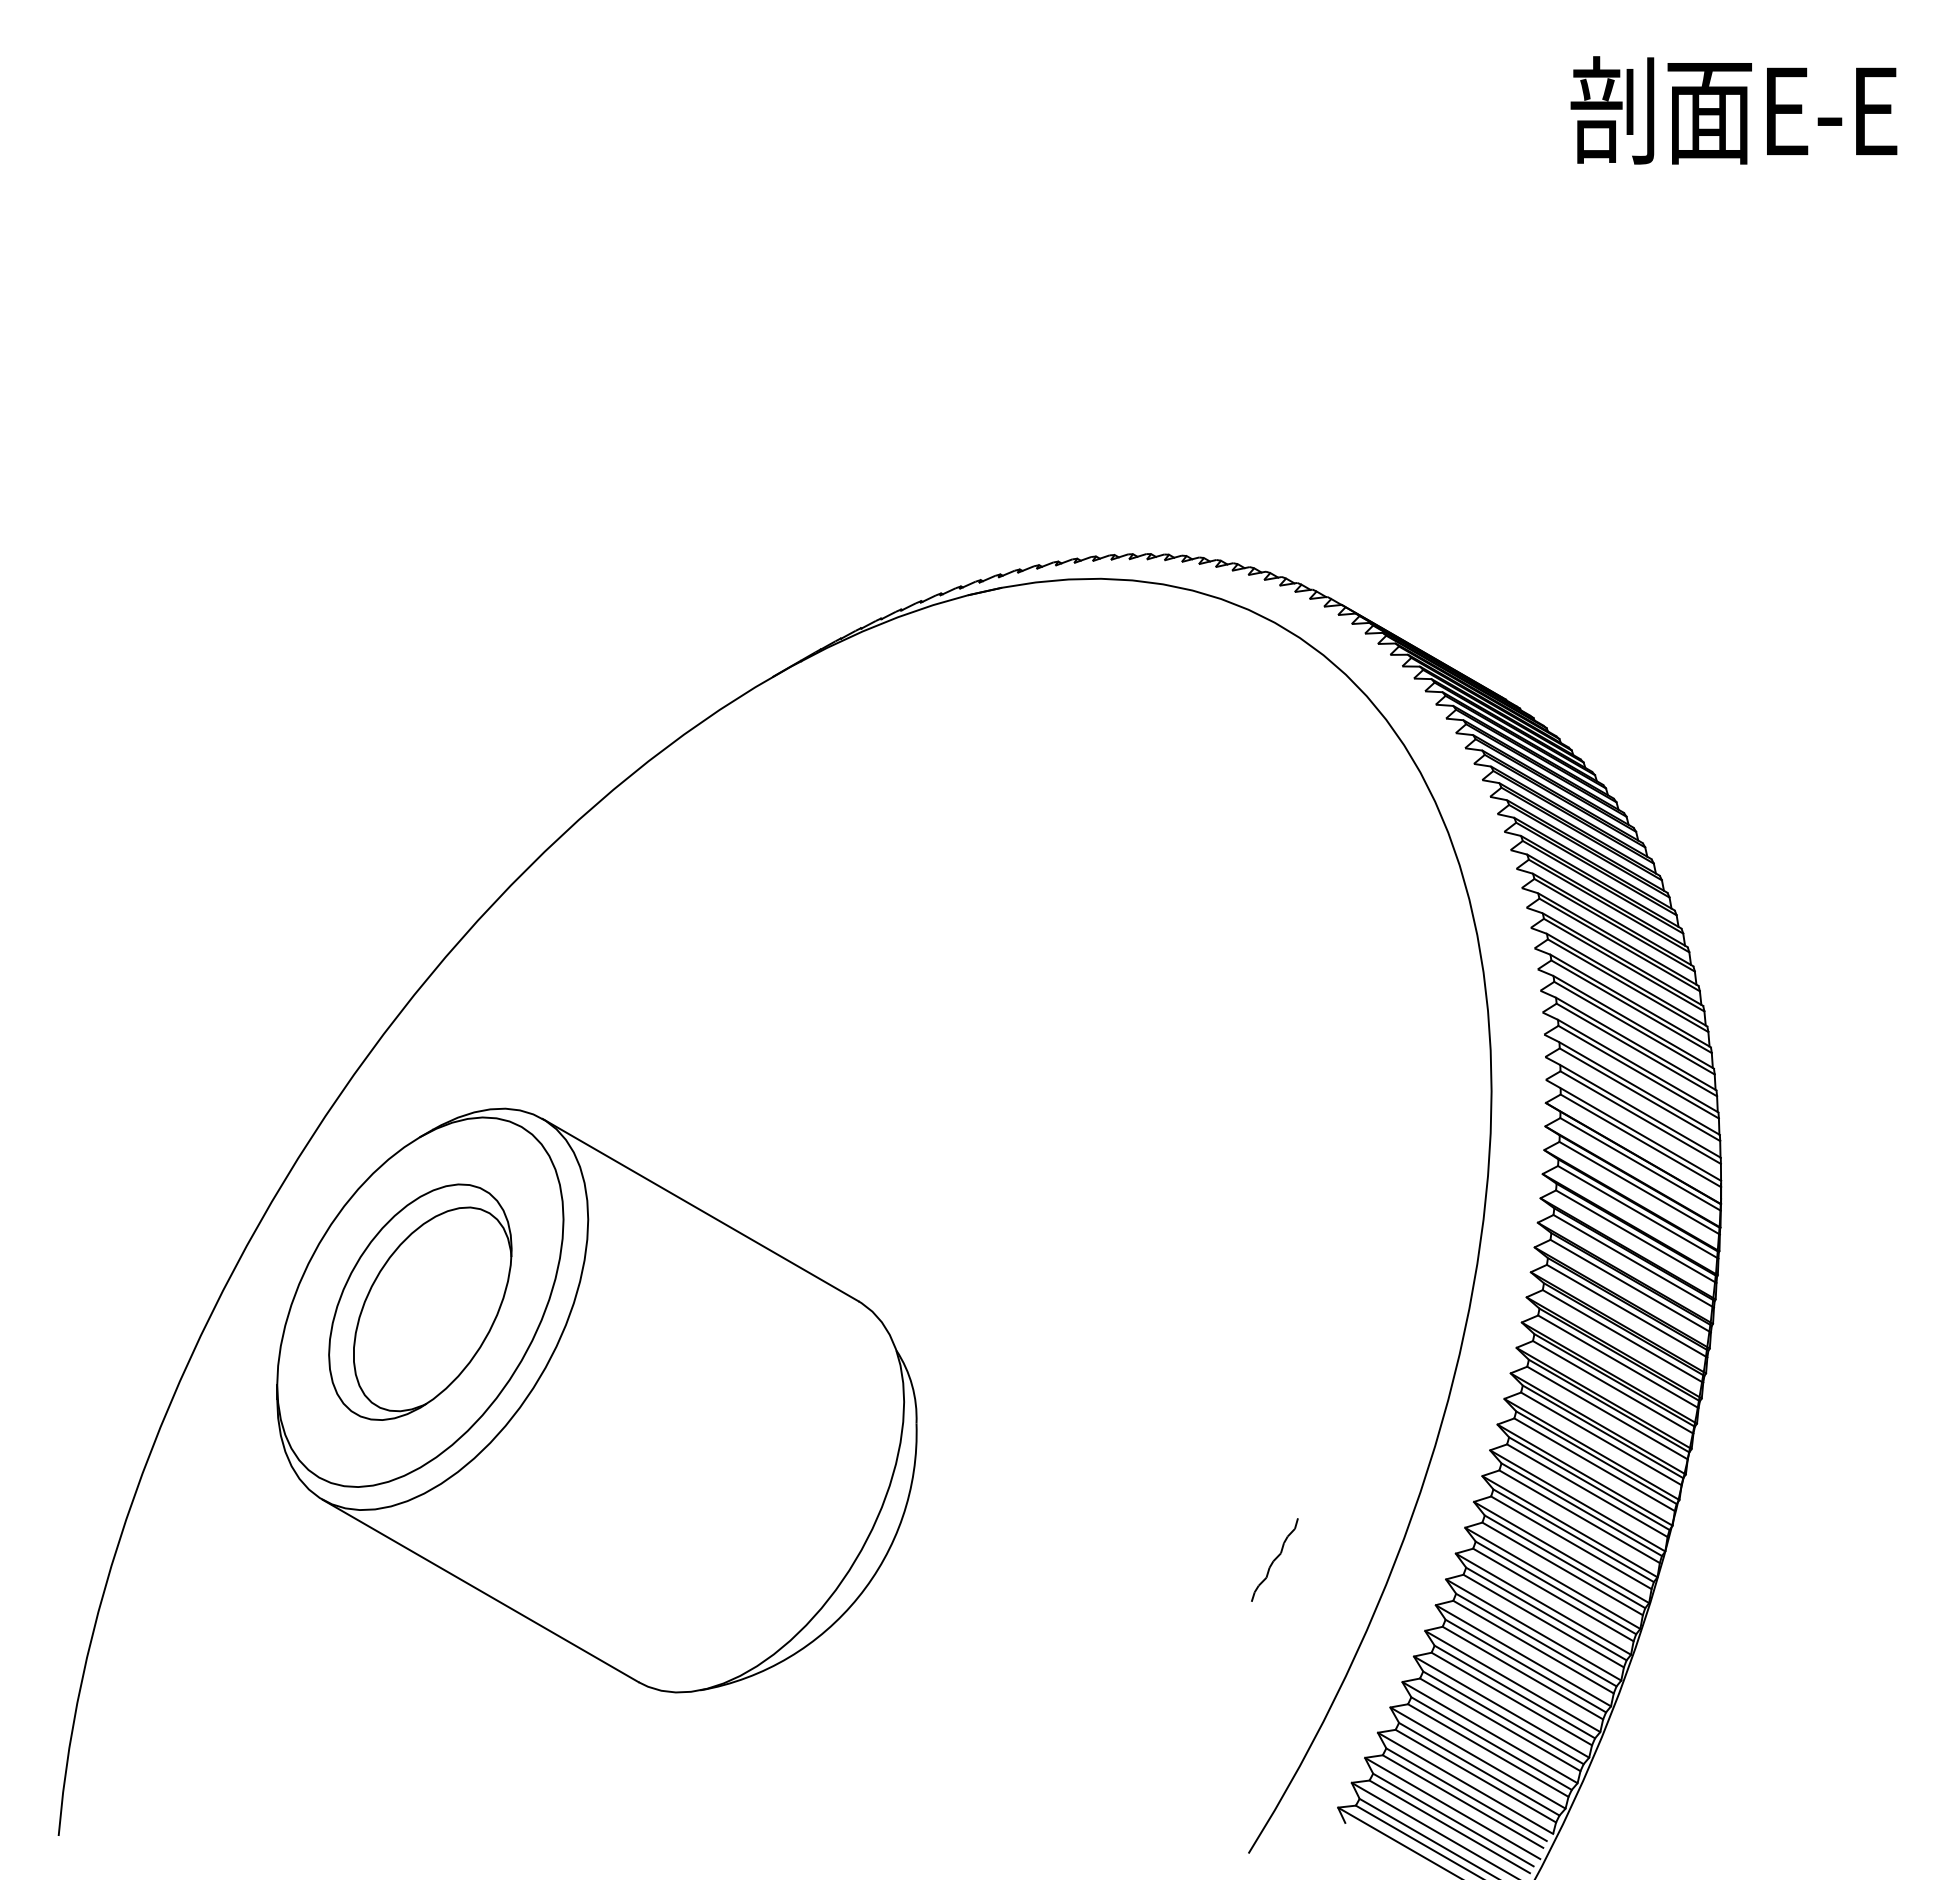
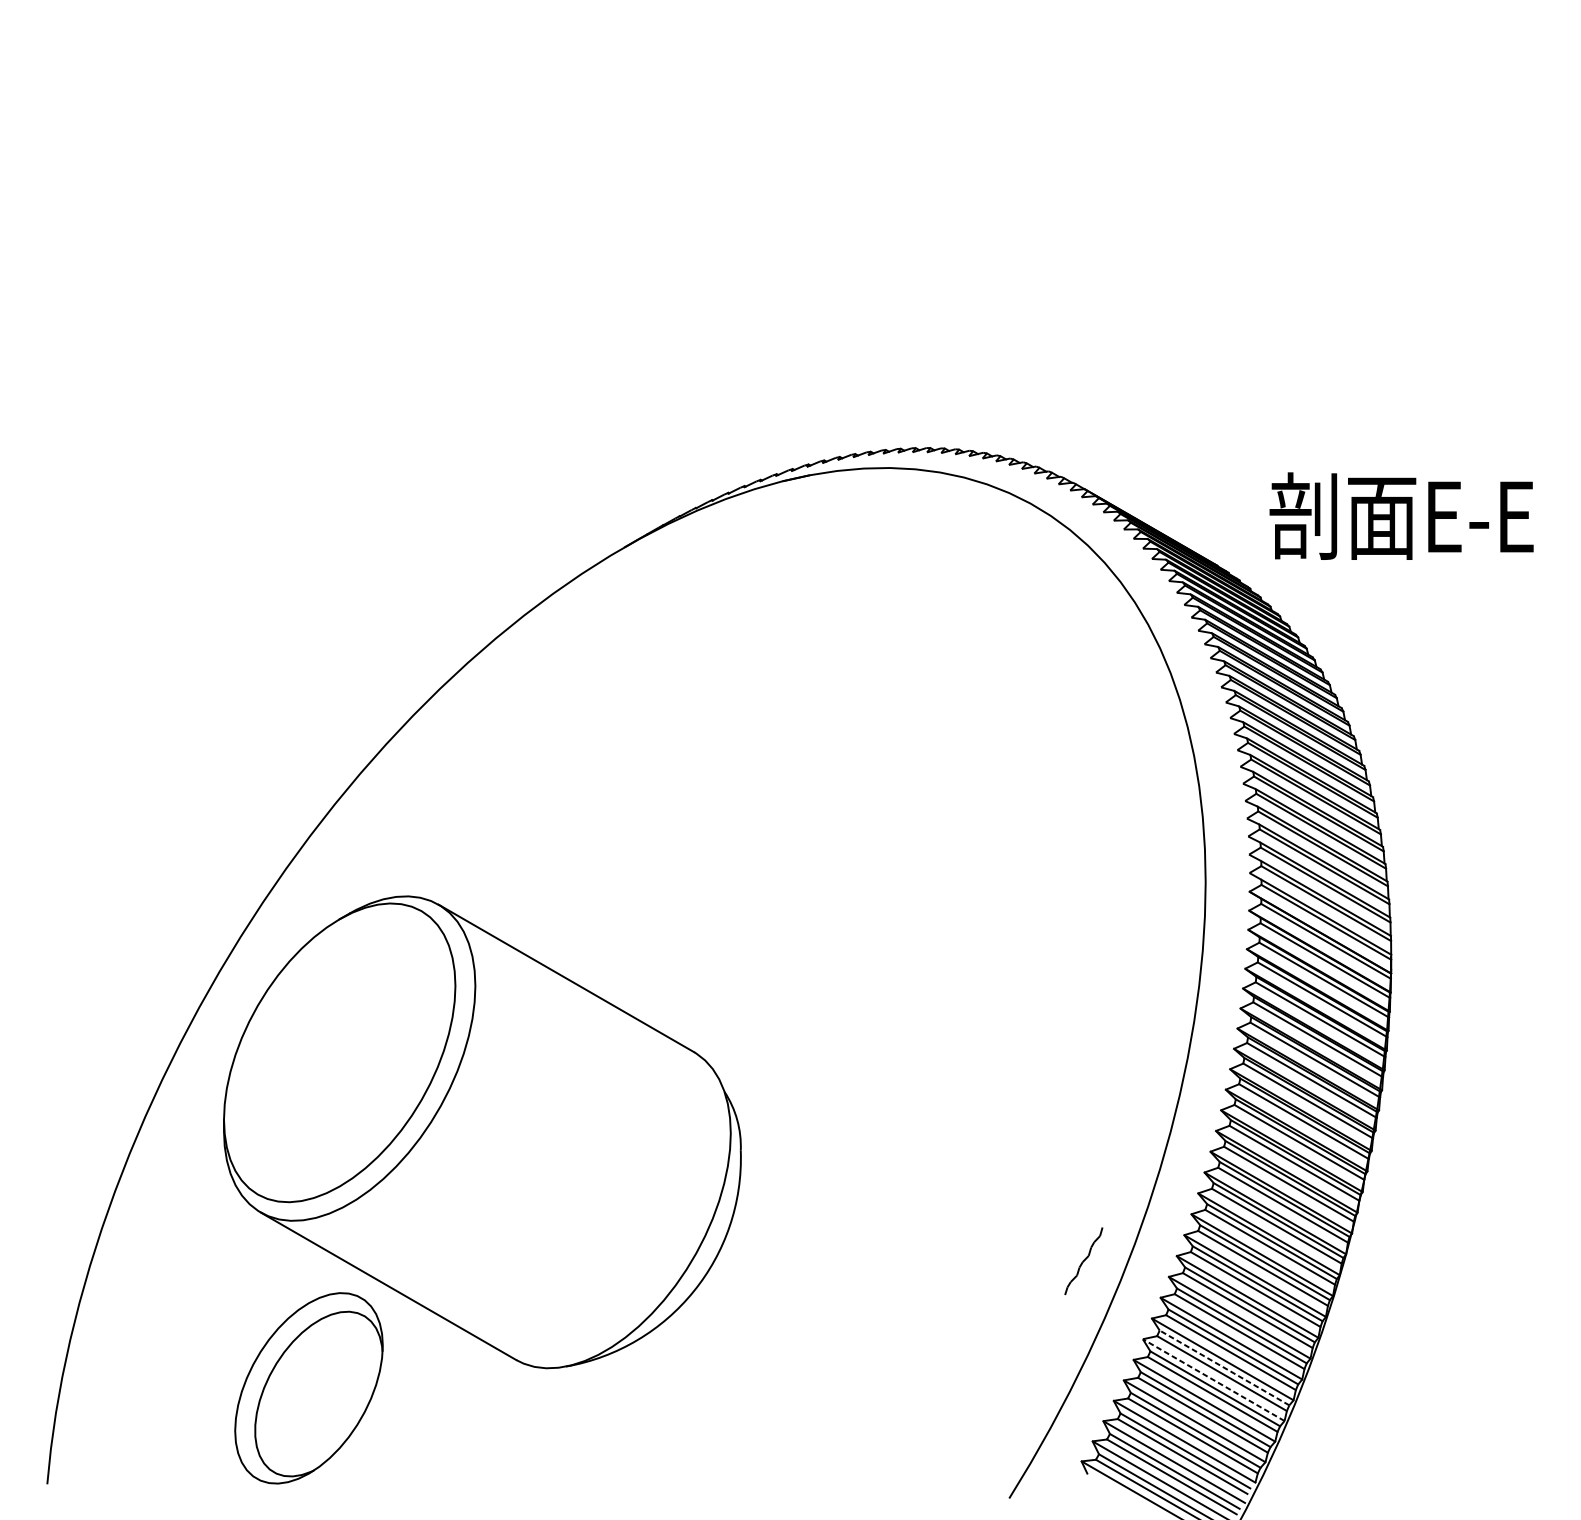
text: (1733, 110) -> (1401, 516), moved
part: (420, 1301) -> (309, 1387), moved
part: (1274, 1559) -> (1083, 1260), moved
line: (1514, 1692) -> (1224, 1368), solid -> dashed
line: (1501, 1706) -> (1213, 1379), solid -> dashed

